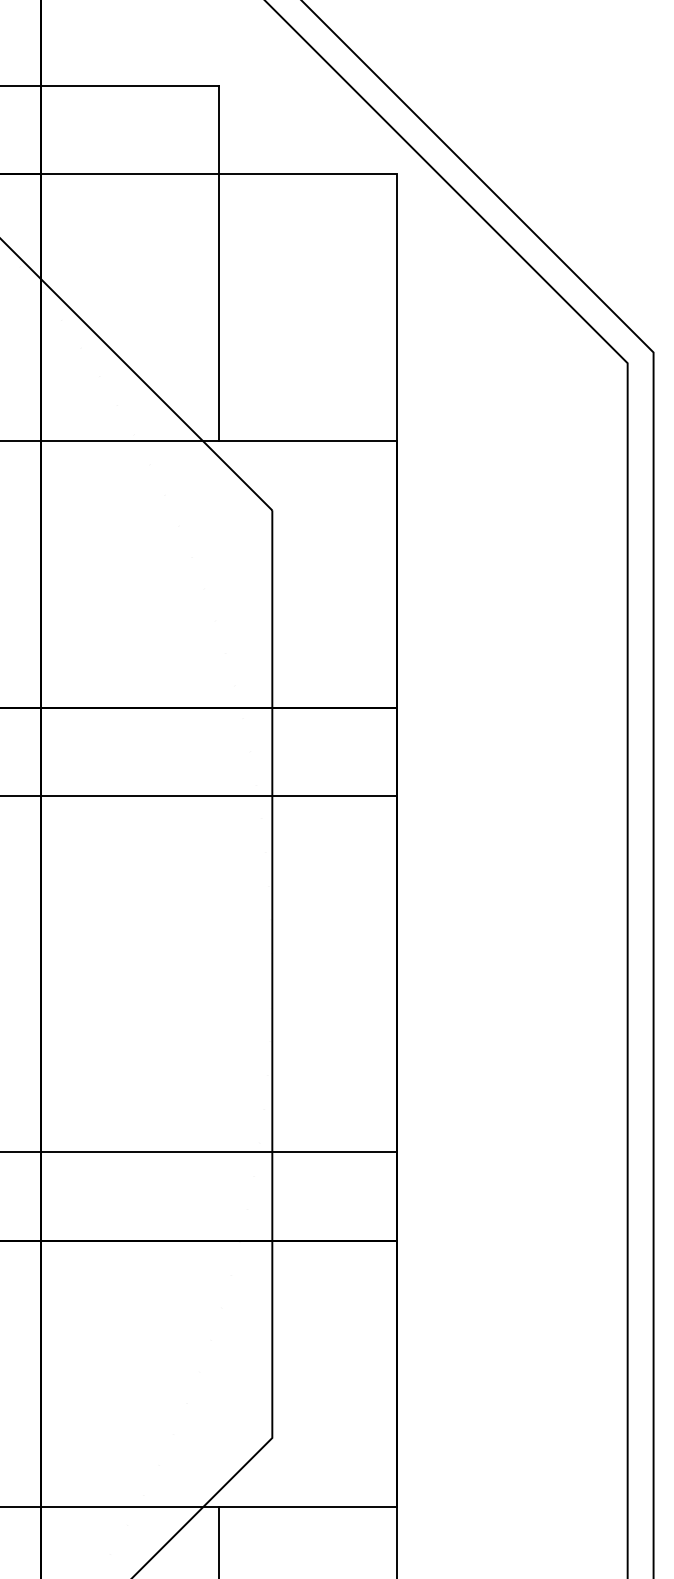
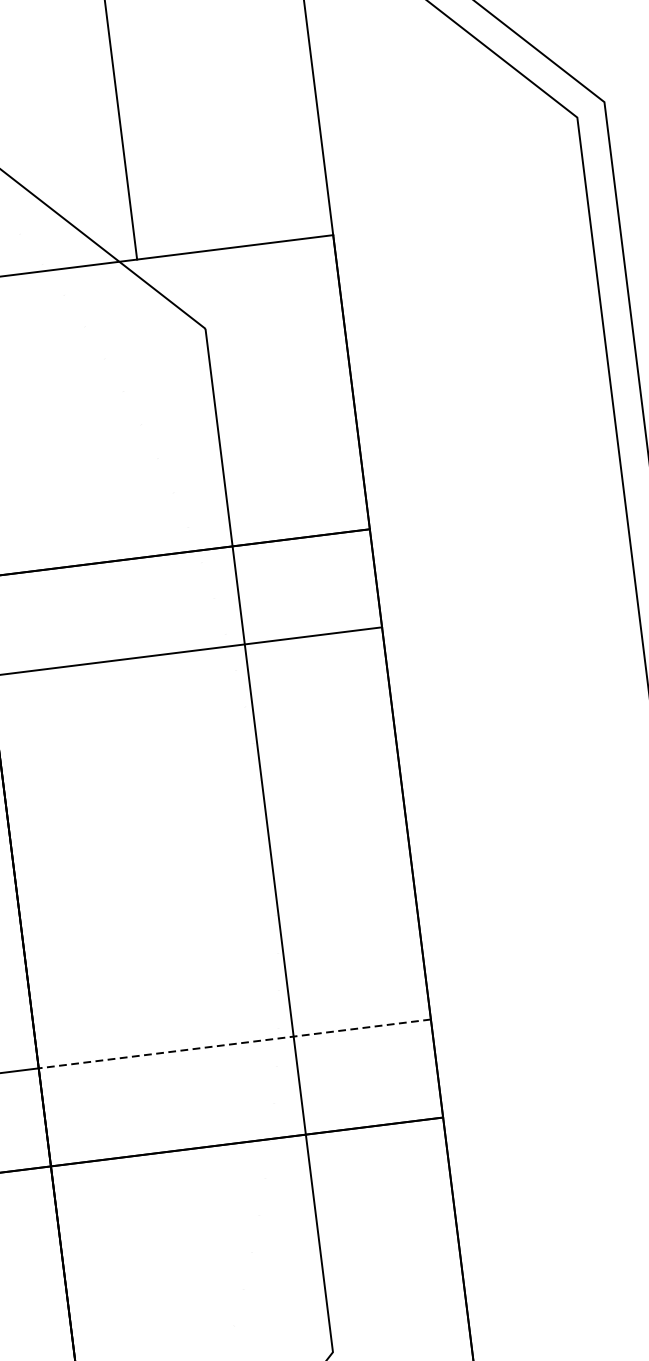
line: (219, 1151) -> (235, 1043), solid -> dashed

